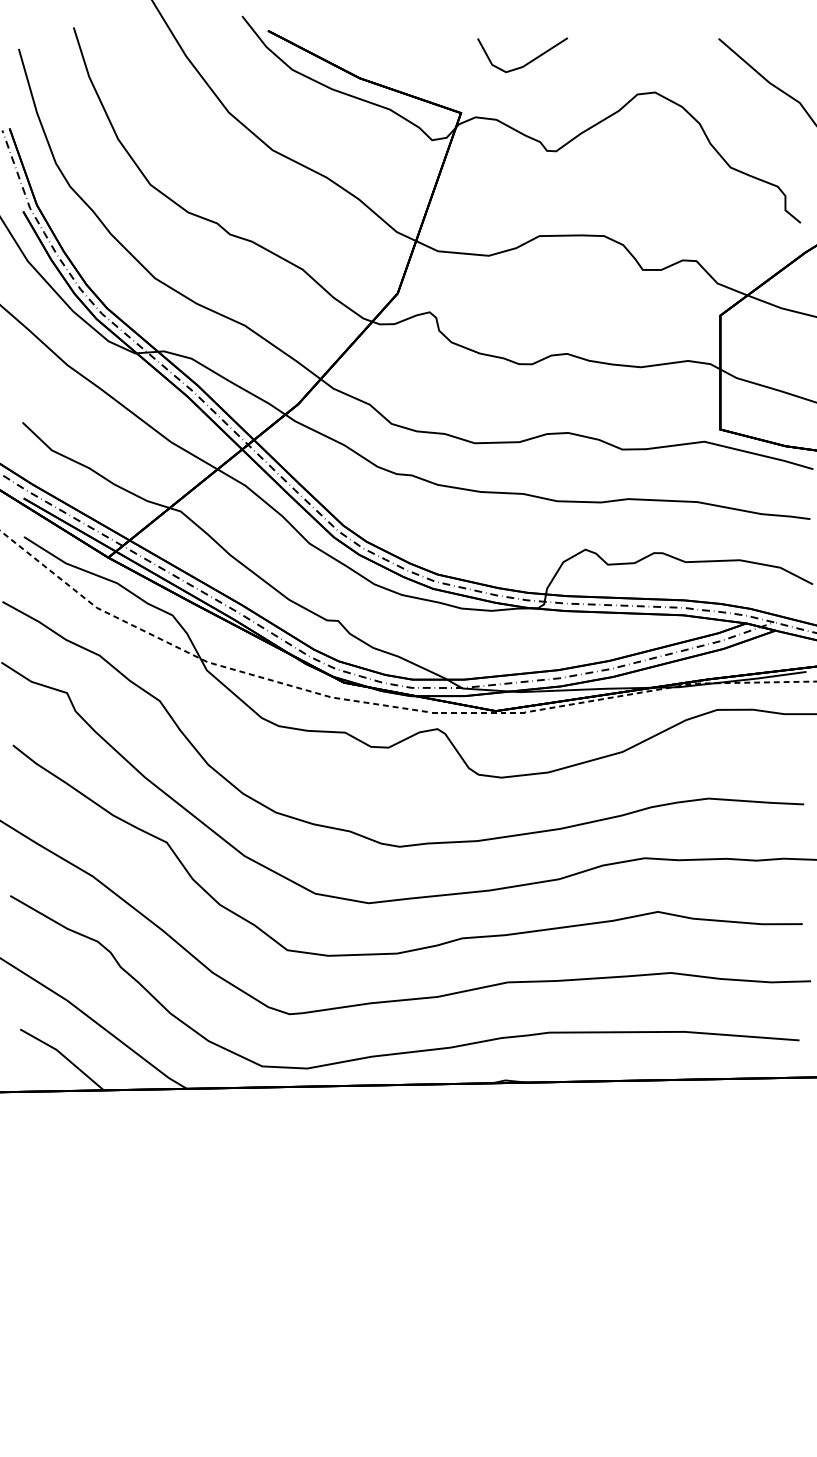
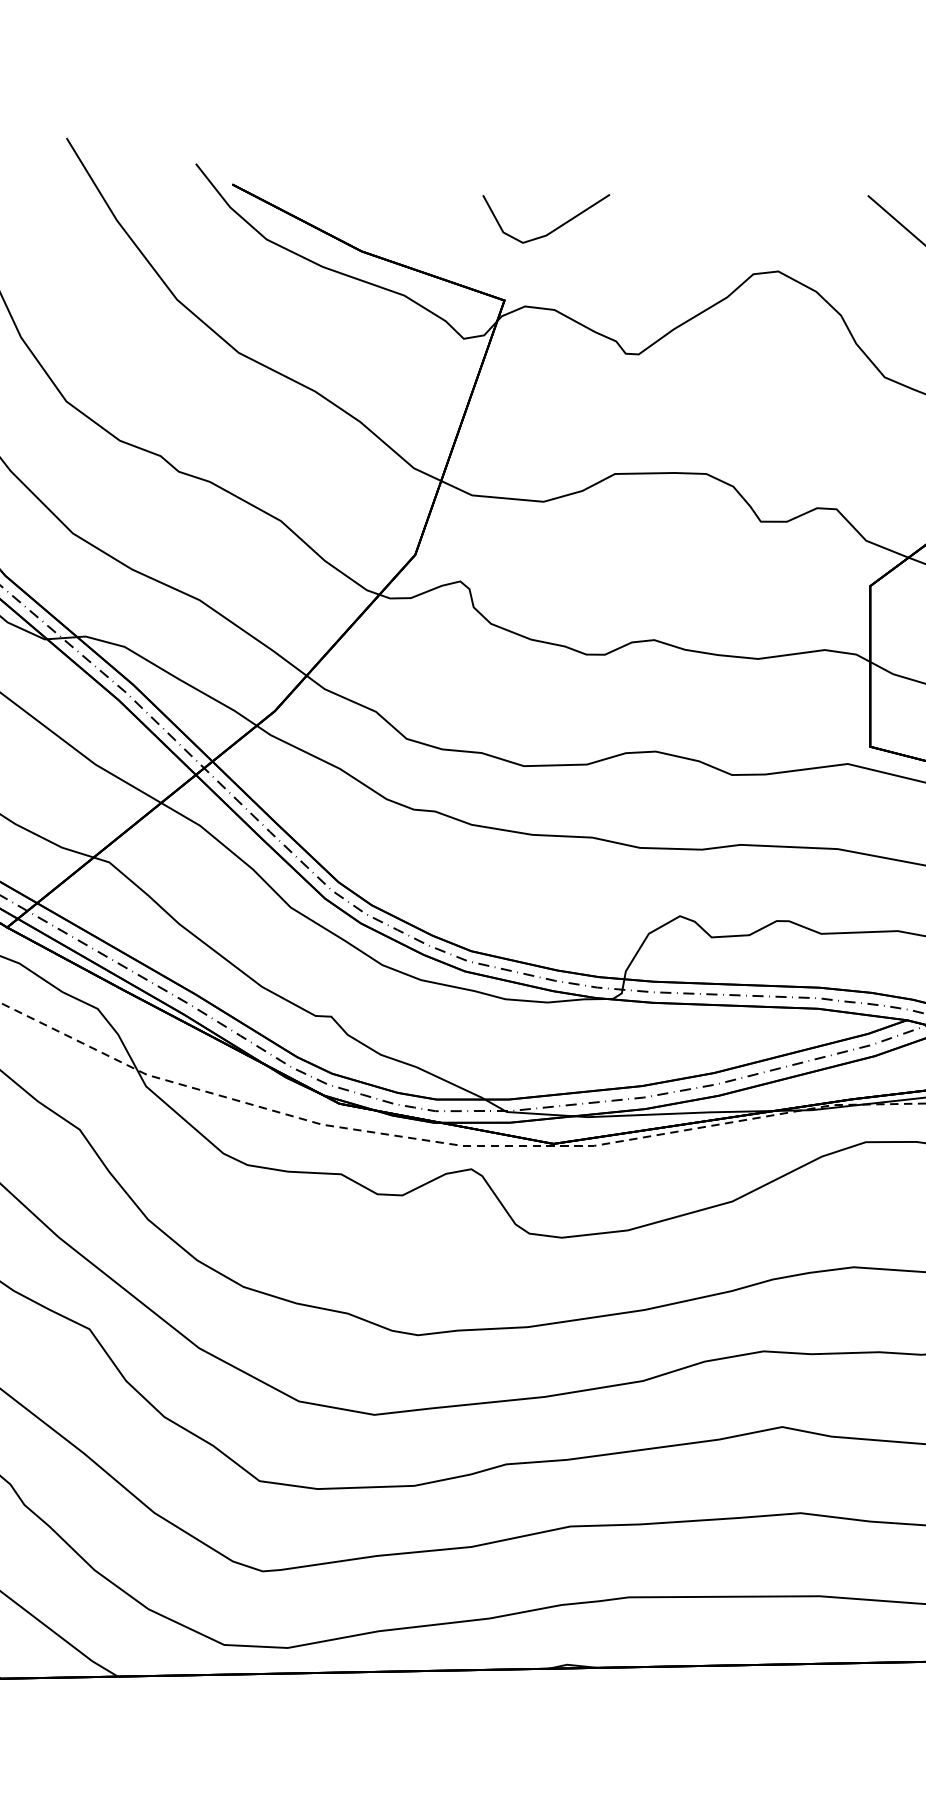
line: (527, 62) -> (553, 229), moved

